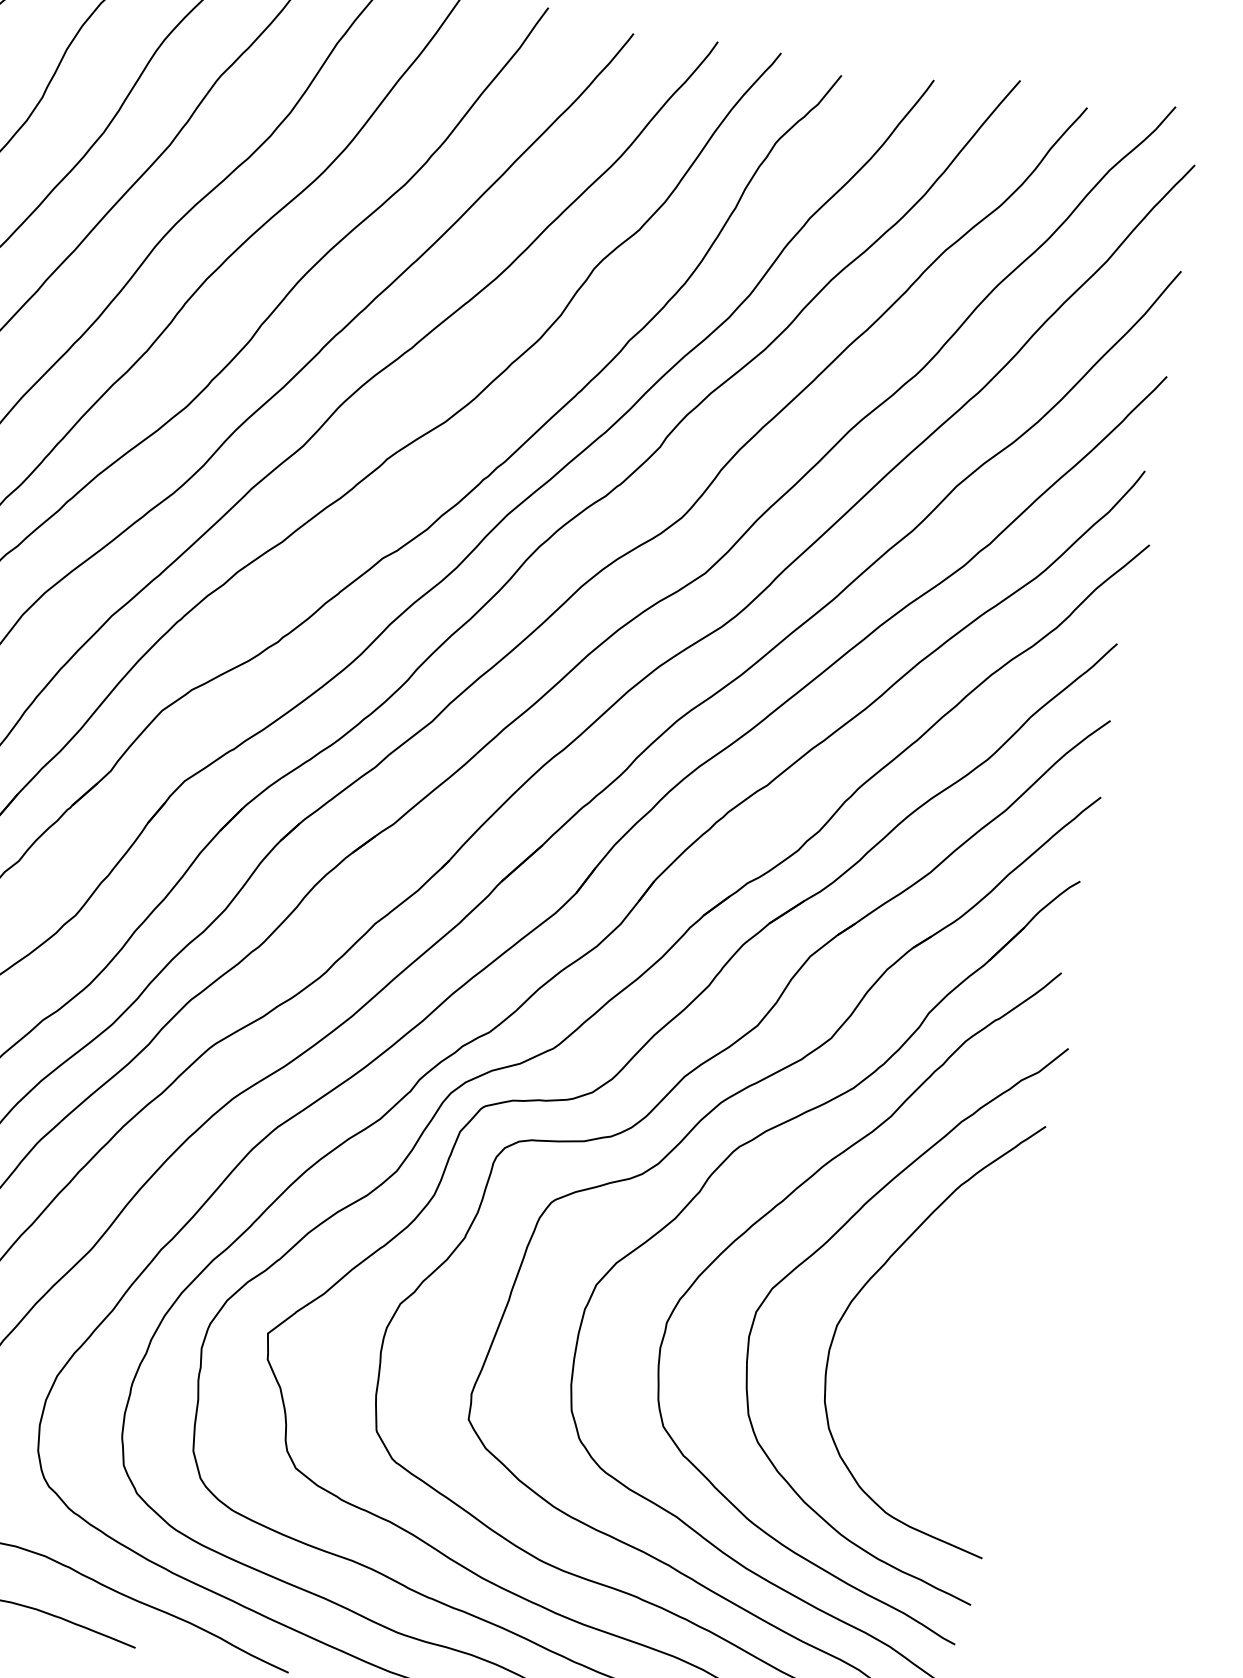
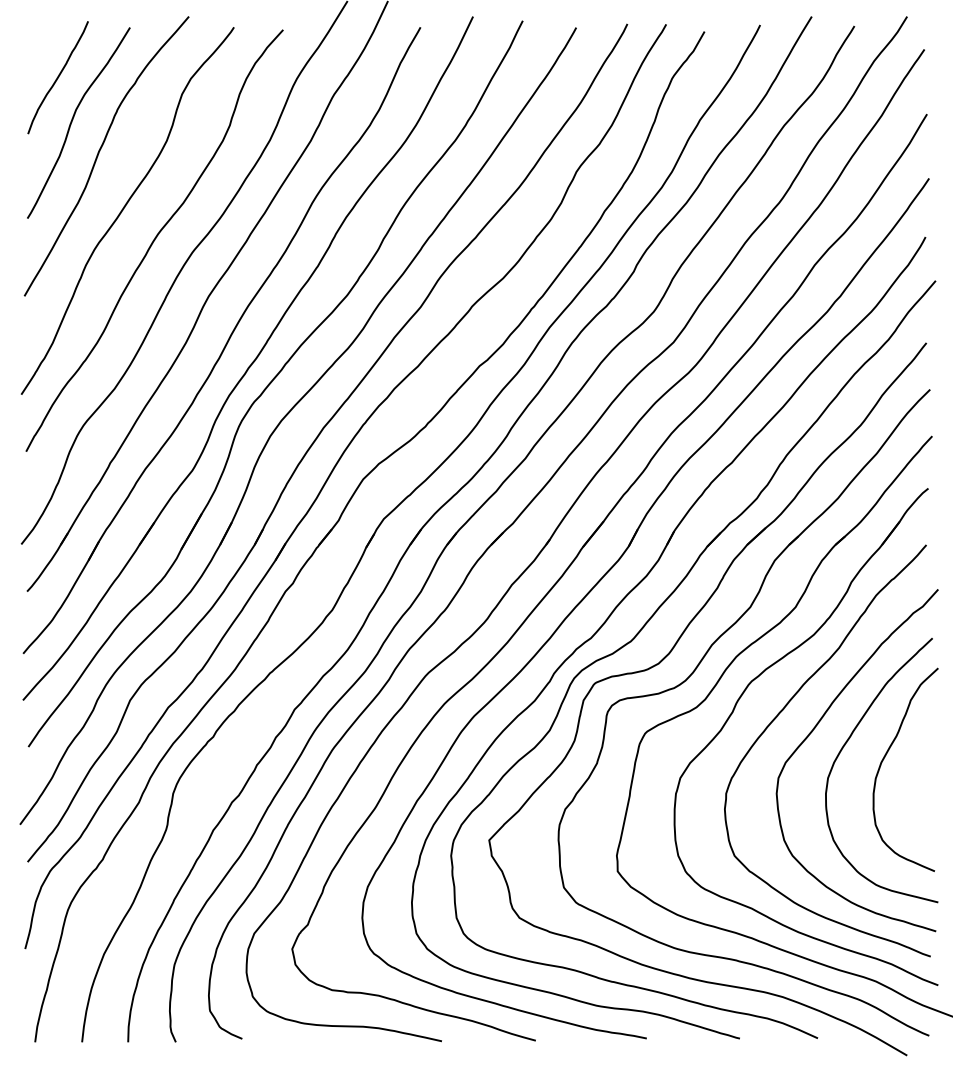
curve: (934, 1310) -> (884, 759), added

